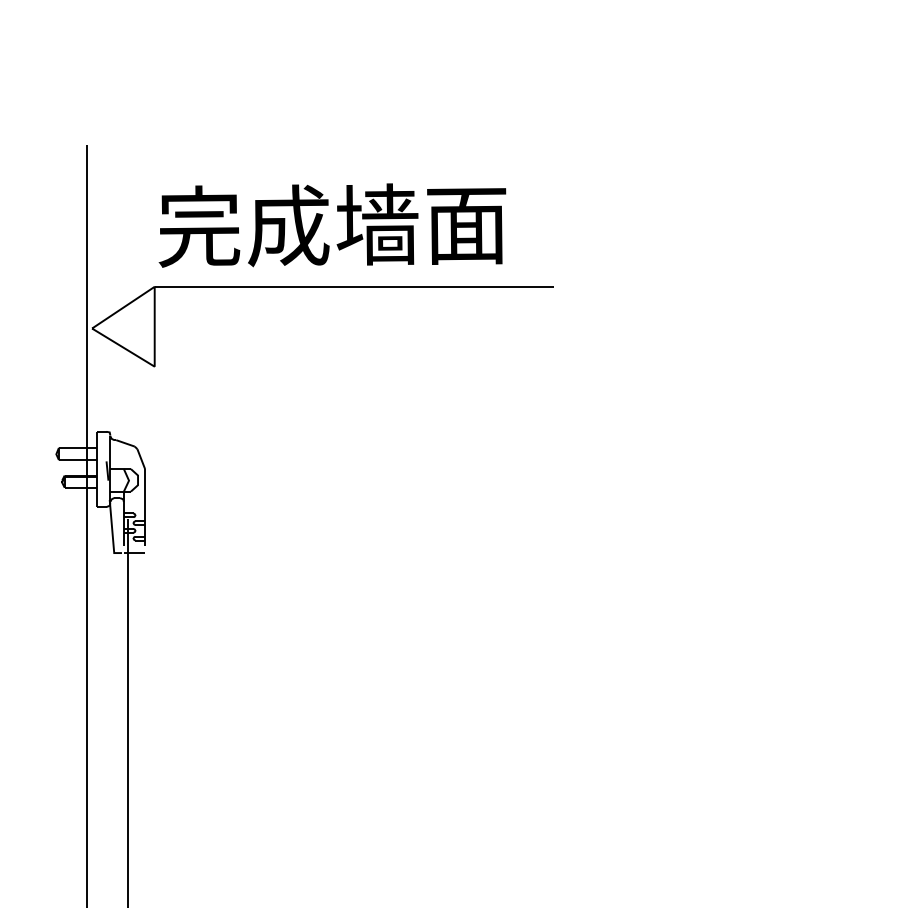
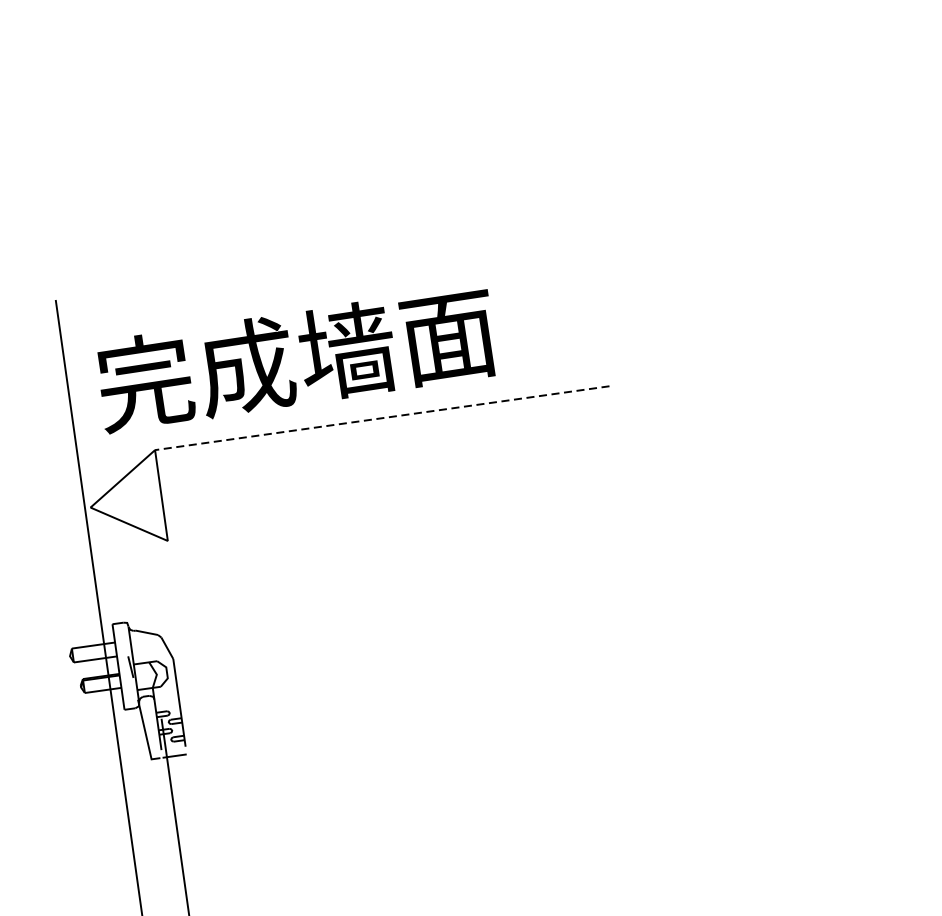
text: (332, 225) -> (296, 359), moved
line: (354, 286) -> (382, 417), solid -> dashed

